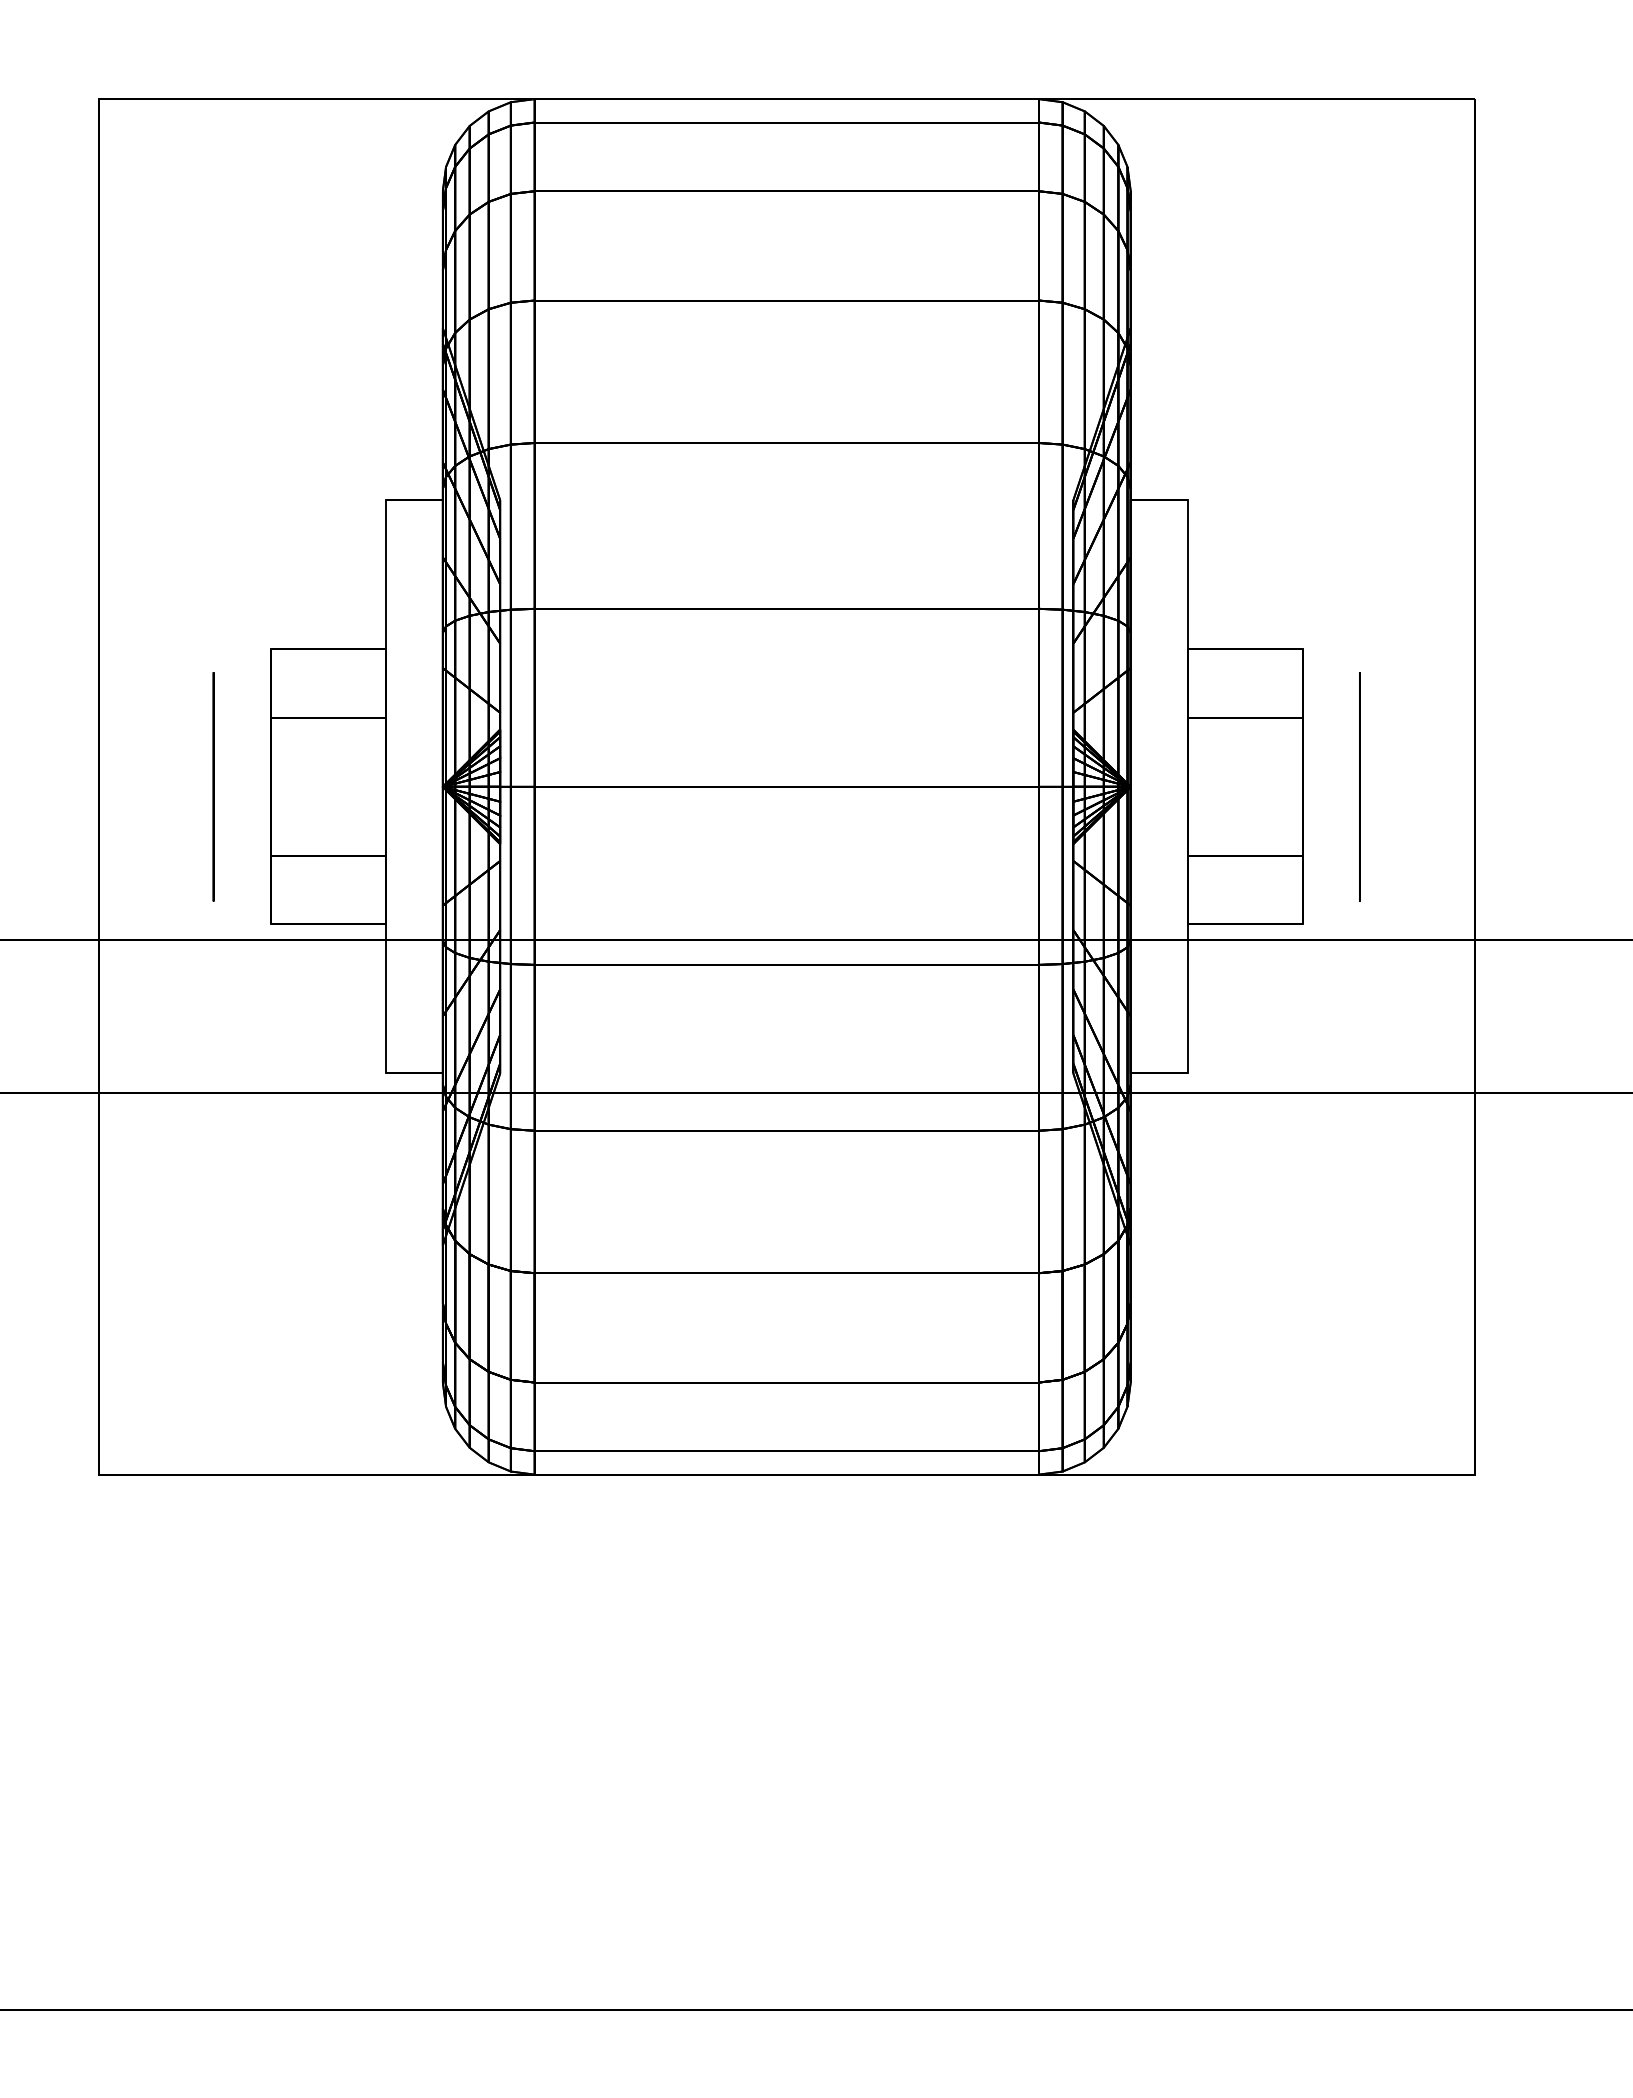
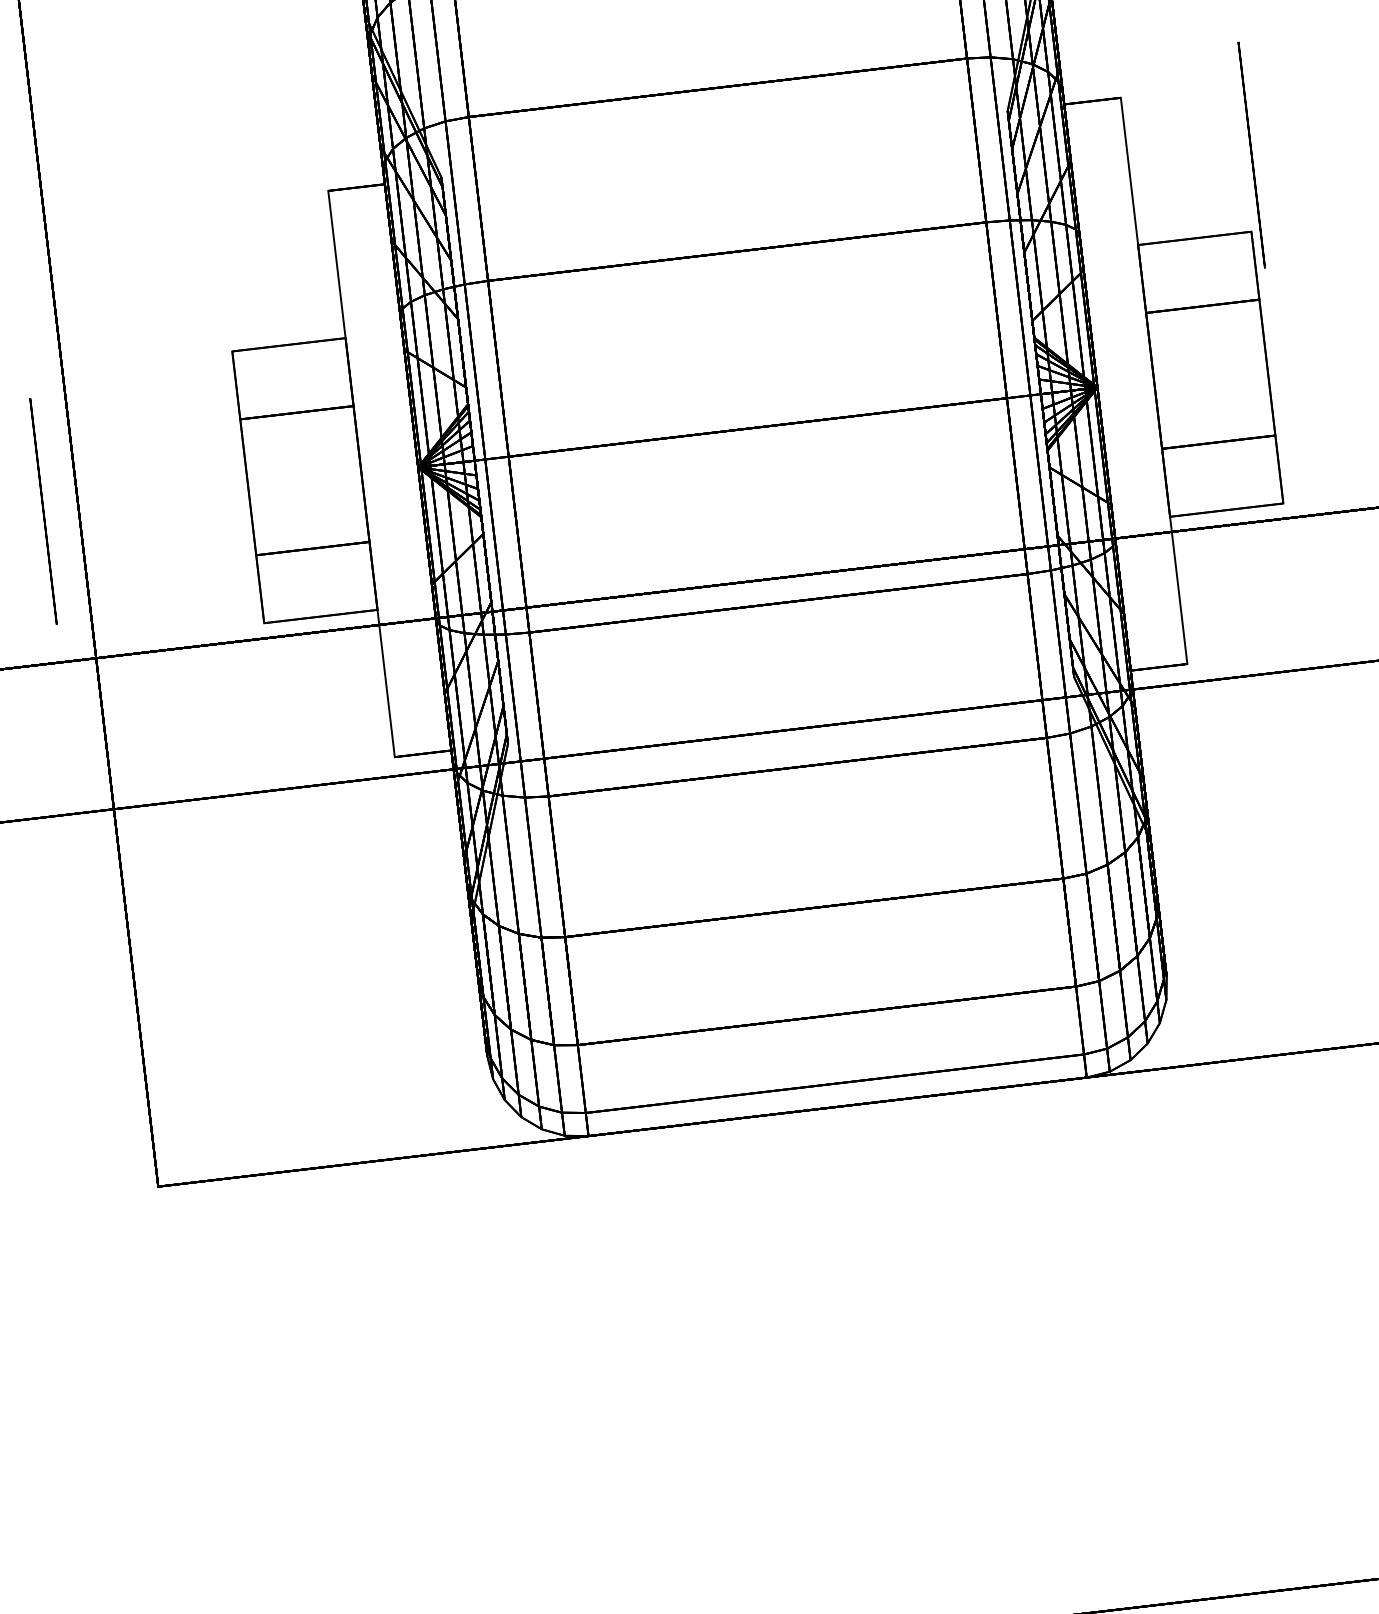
circle: (213, 786) -> (43, 511), moved
circle: (1359, 786) -> (1251, 154), moved

